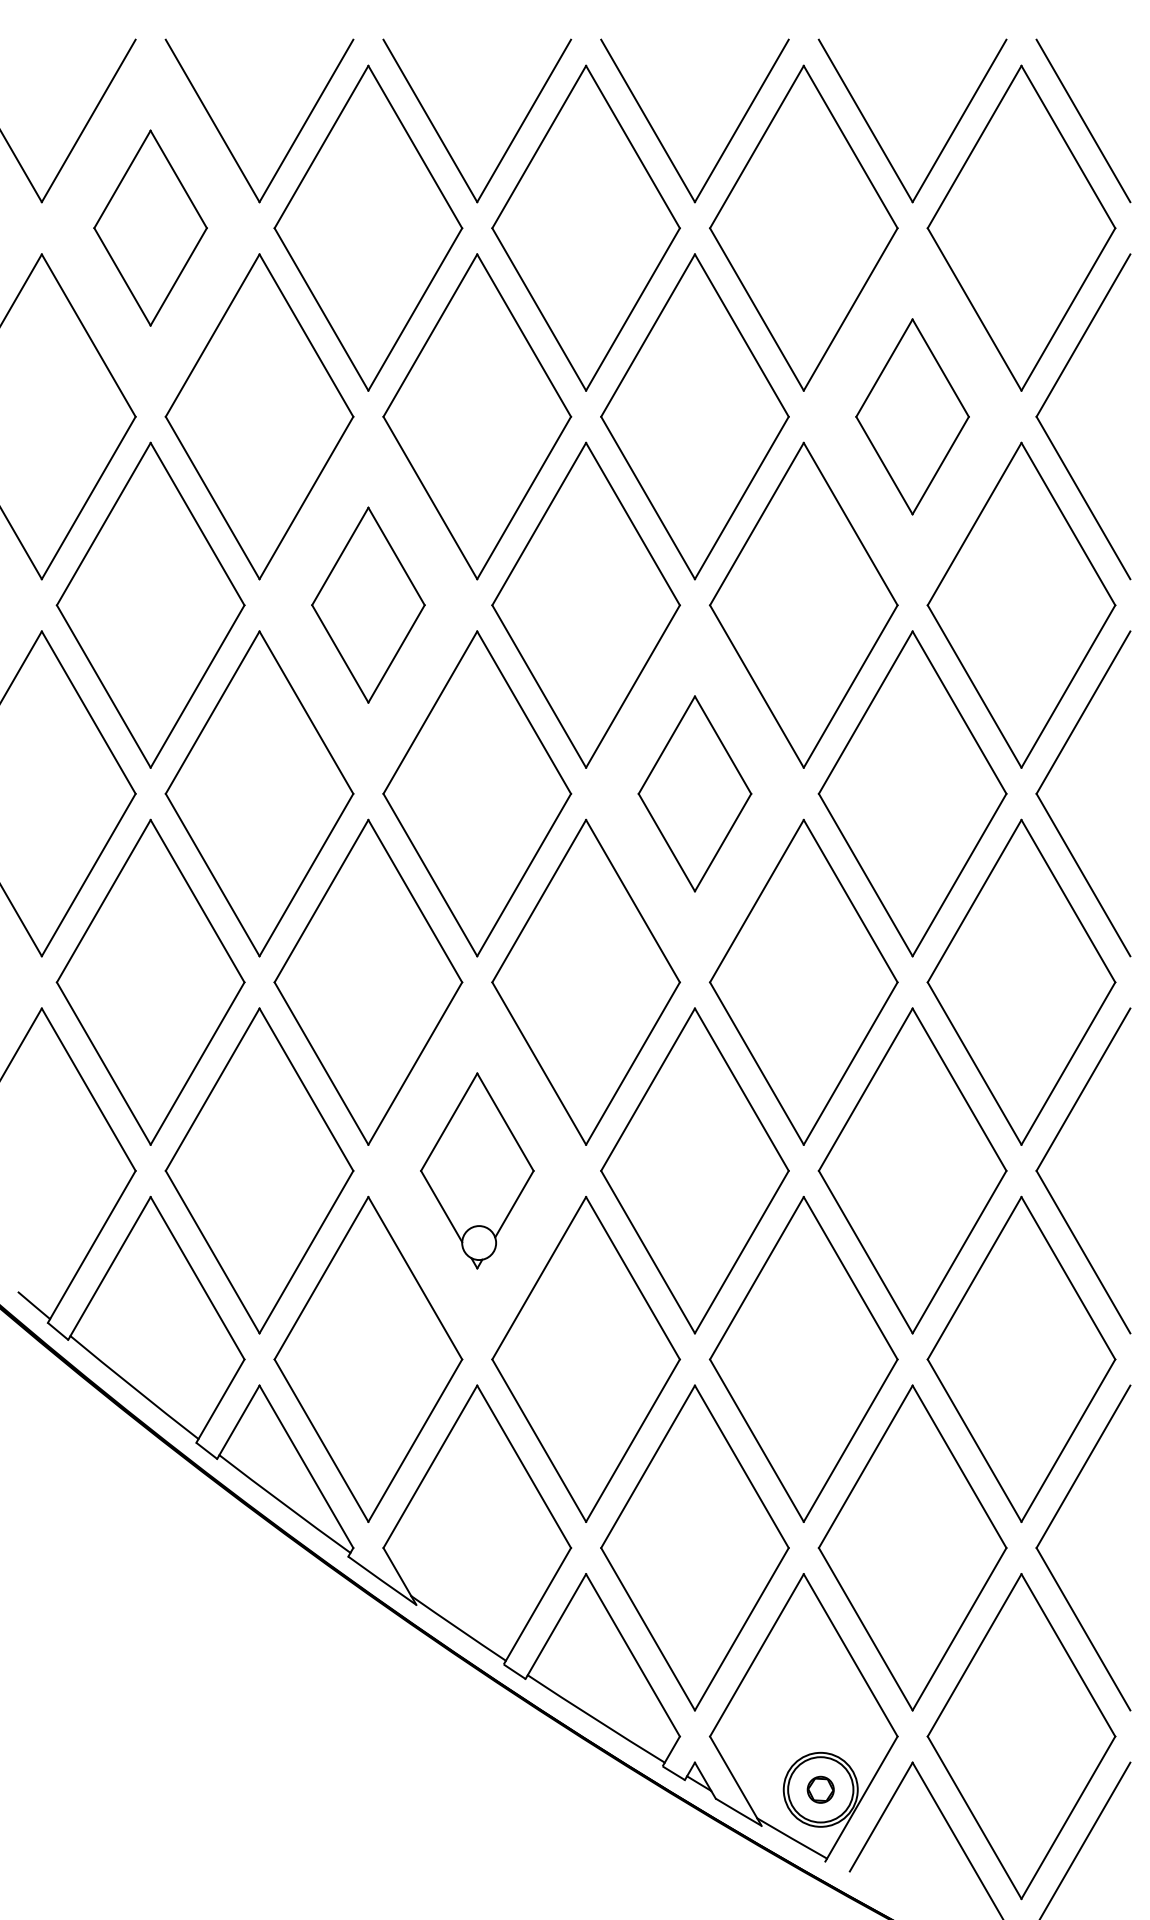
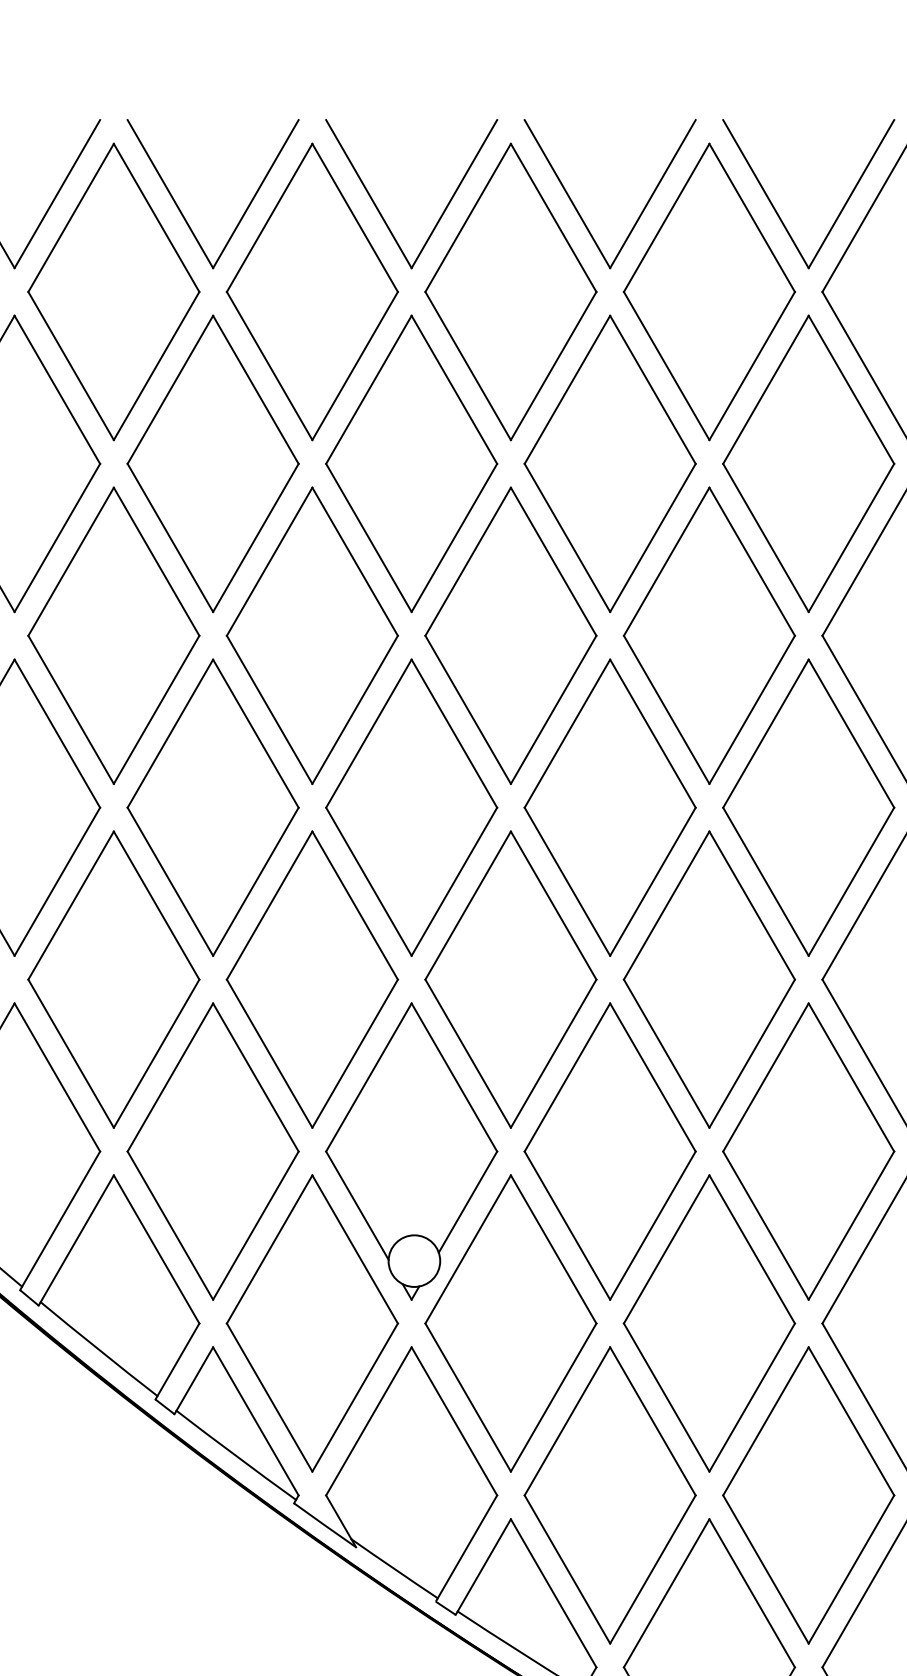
part: (150, 227) -> (113, 291), size x1.67
part: (912, 416) -> (808, 463), size x1.67
part: (368, 604) -> (312, 635), size x1.67
part: (694, 793) -> (609, 807), size x1.67
part: (477, 1170) -> (411, 1151), size x1.67

